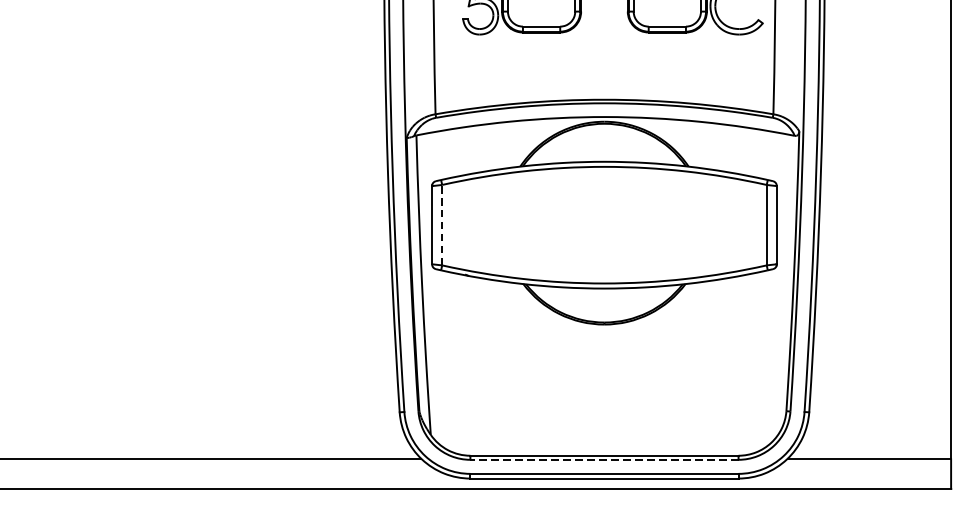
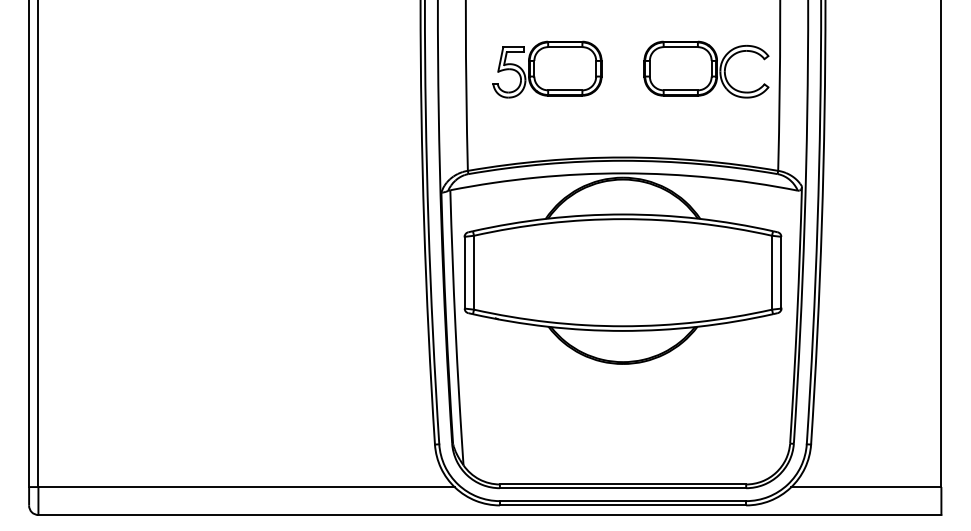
line: (442, 224) -> (474, 272), dashed -> solid
line: (603, 460) -> (622, 488), dashed -> solid

